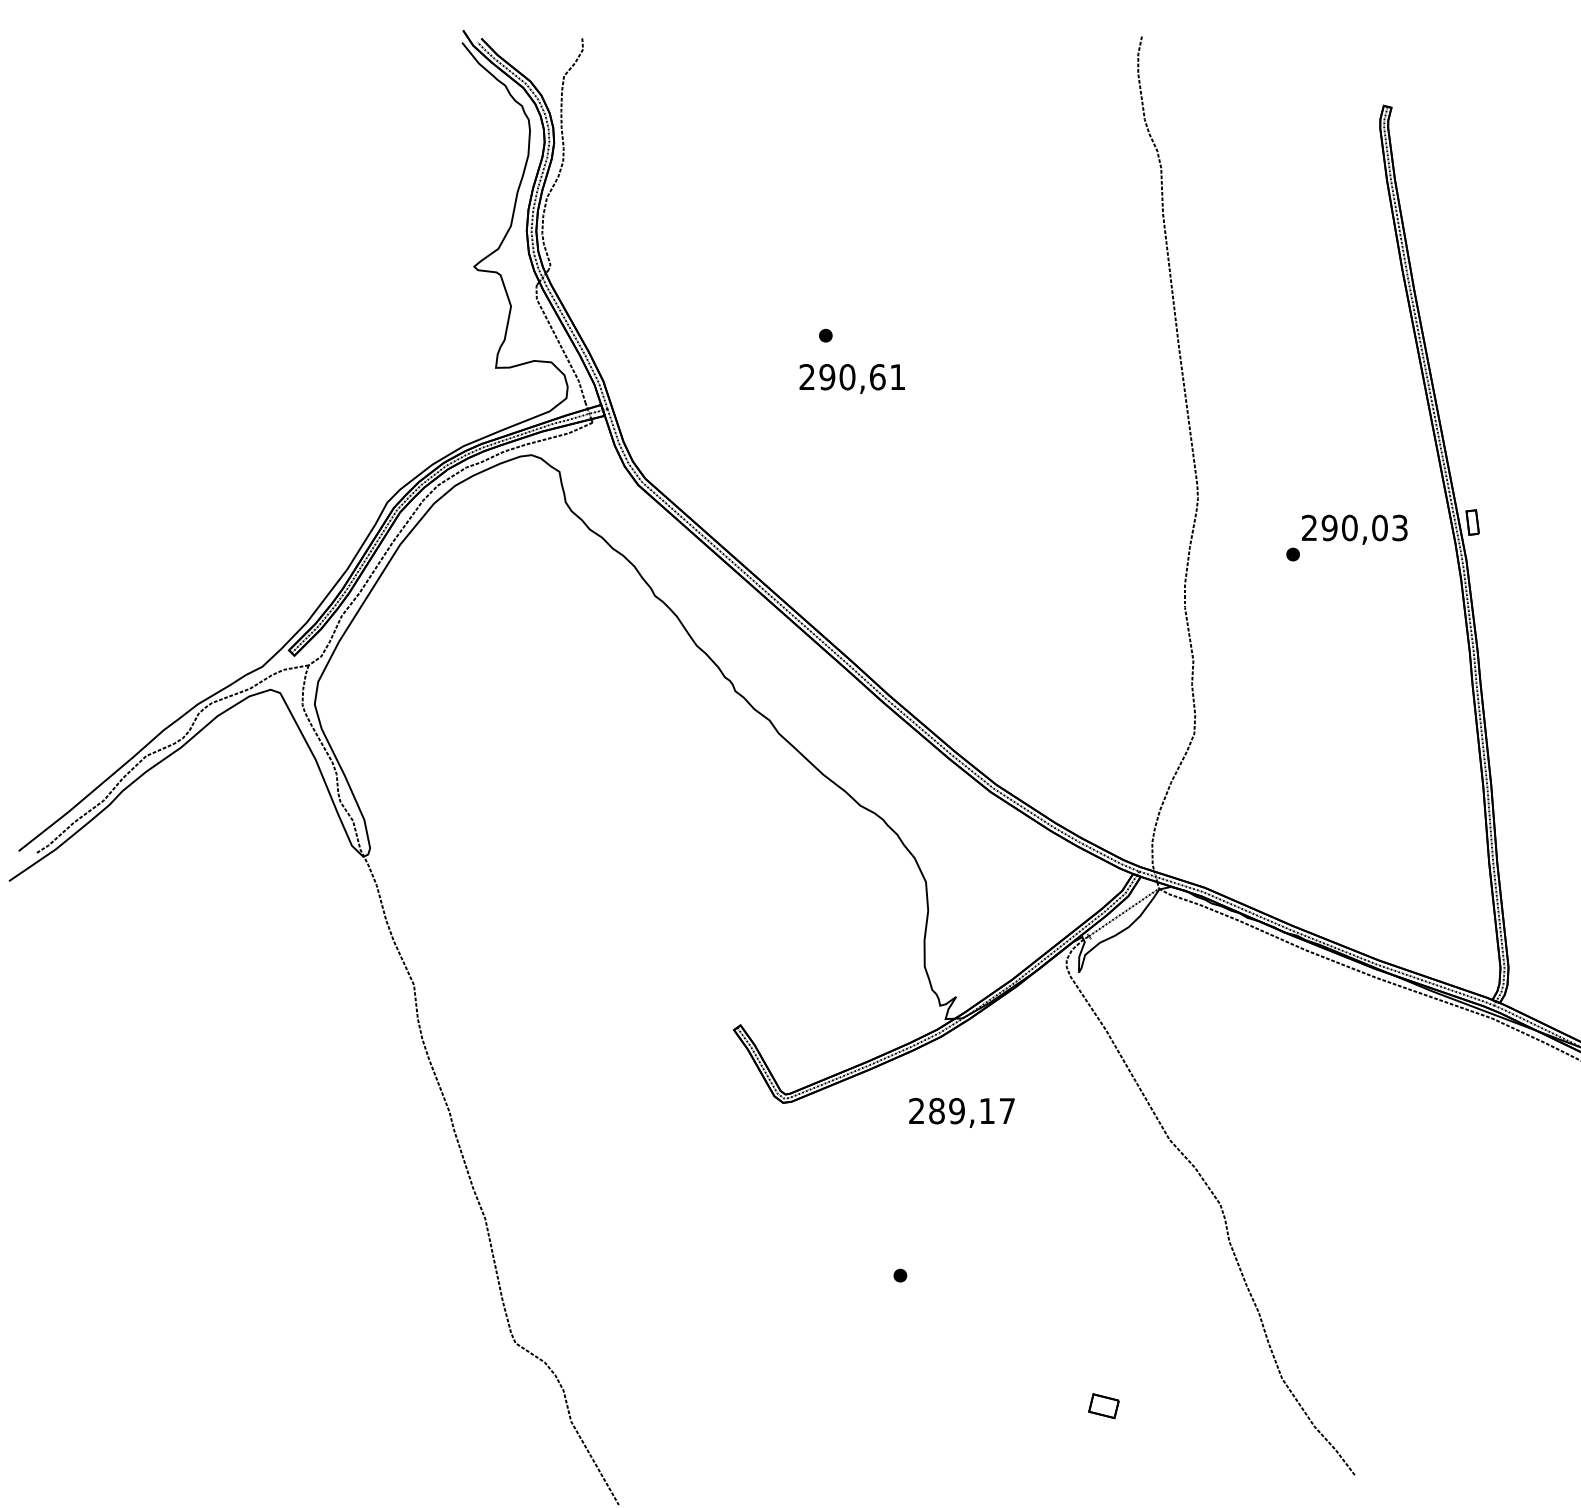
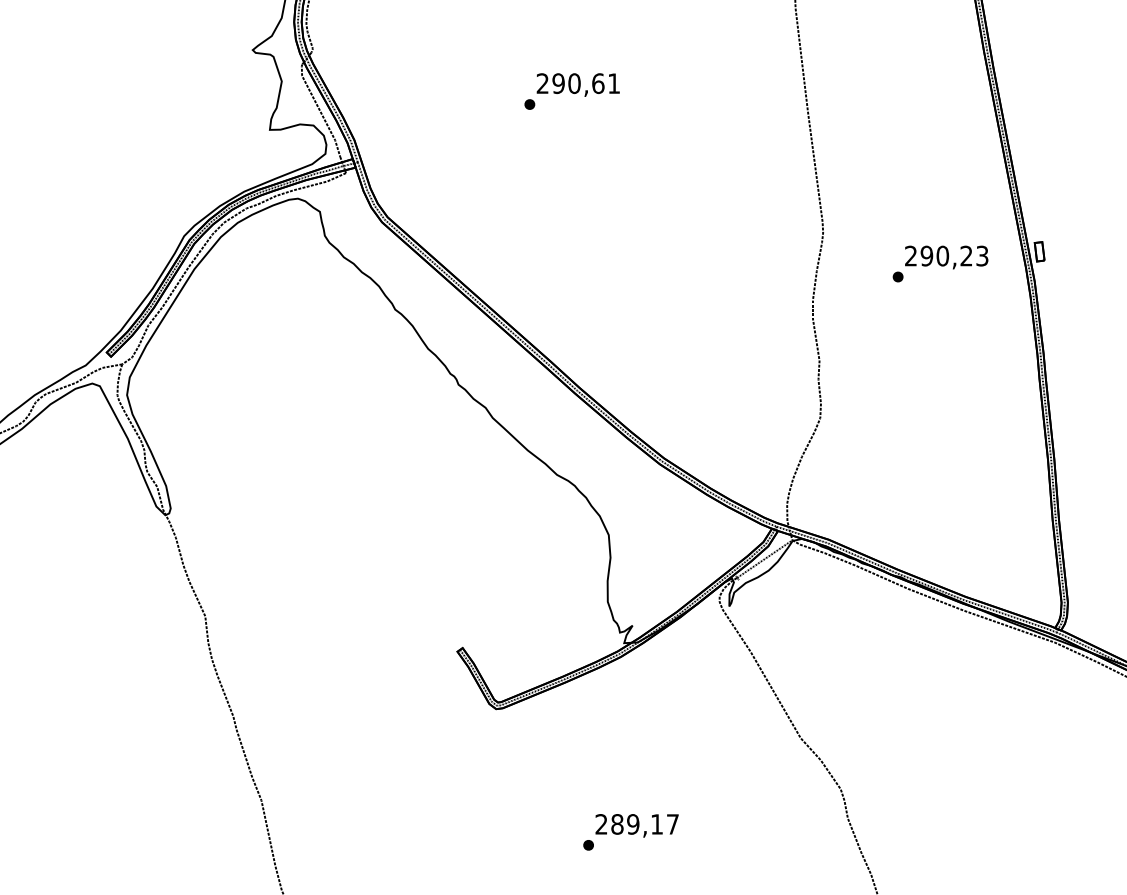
text: (851, 378) -> (577, 84), moved
text: (1379, 527) -> (966, 255), 290,03 -> 290,23
text: (961, 1112) -> (636, 825), moved

